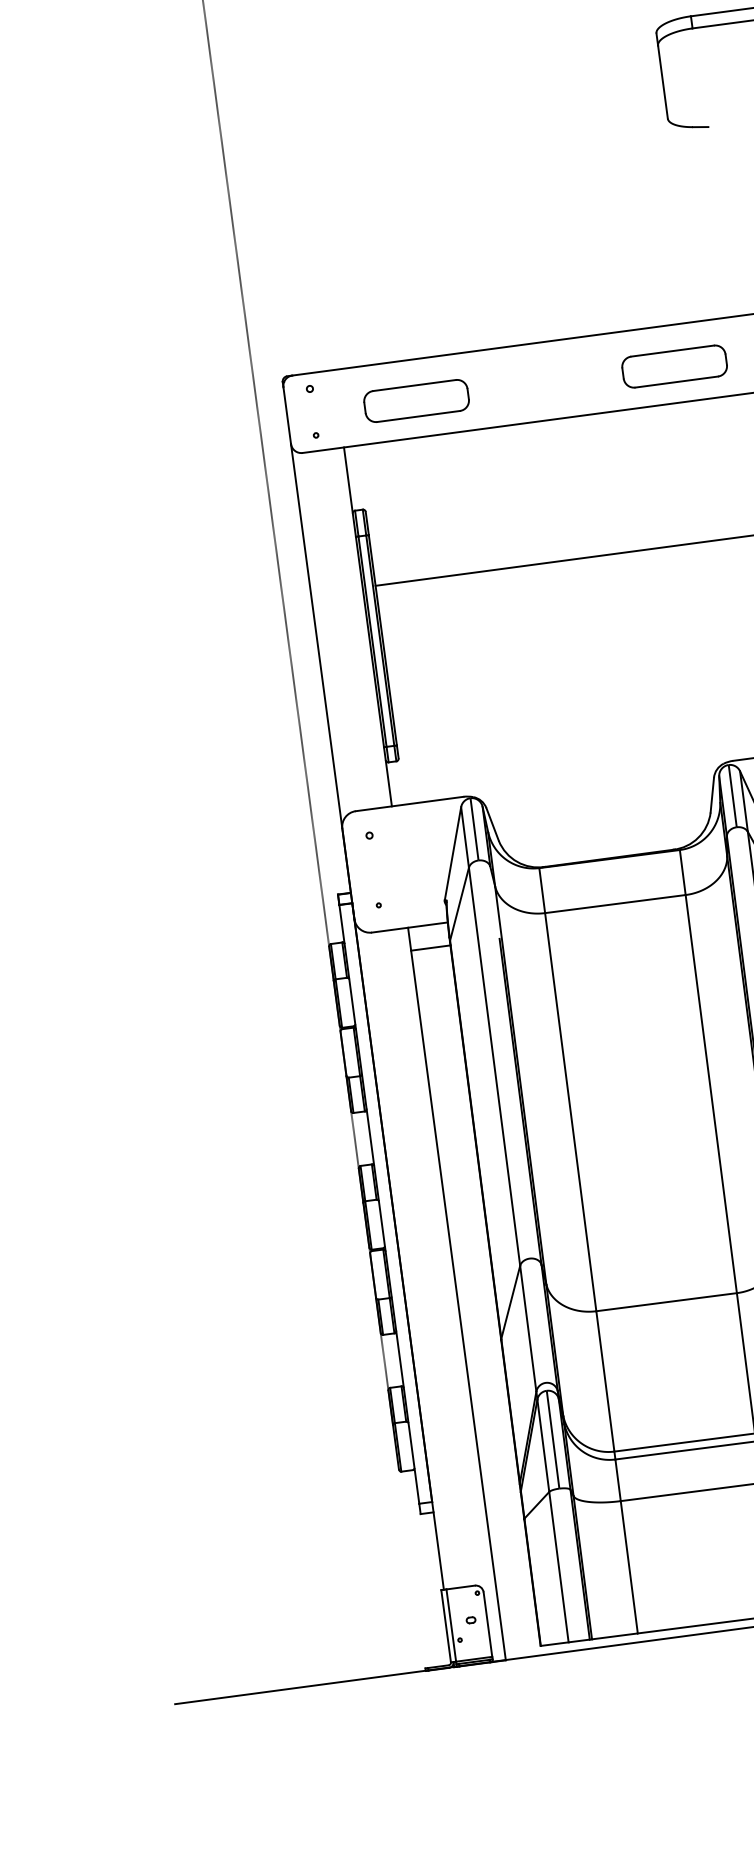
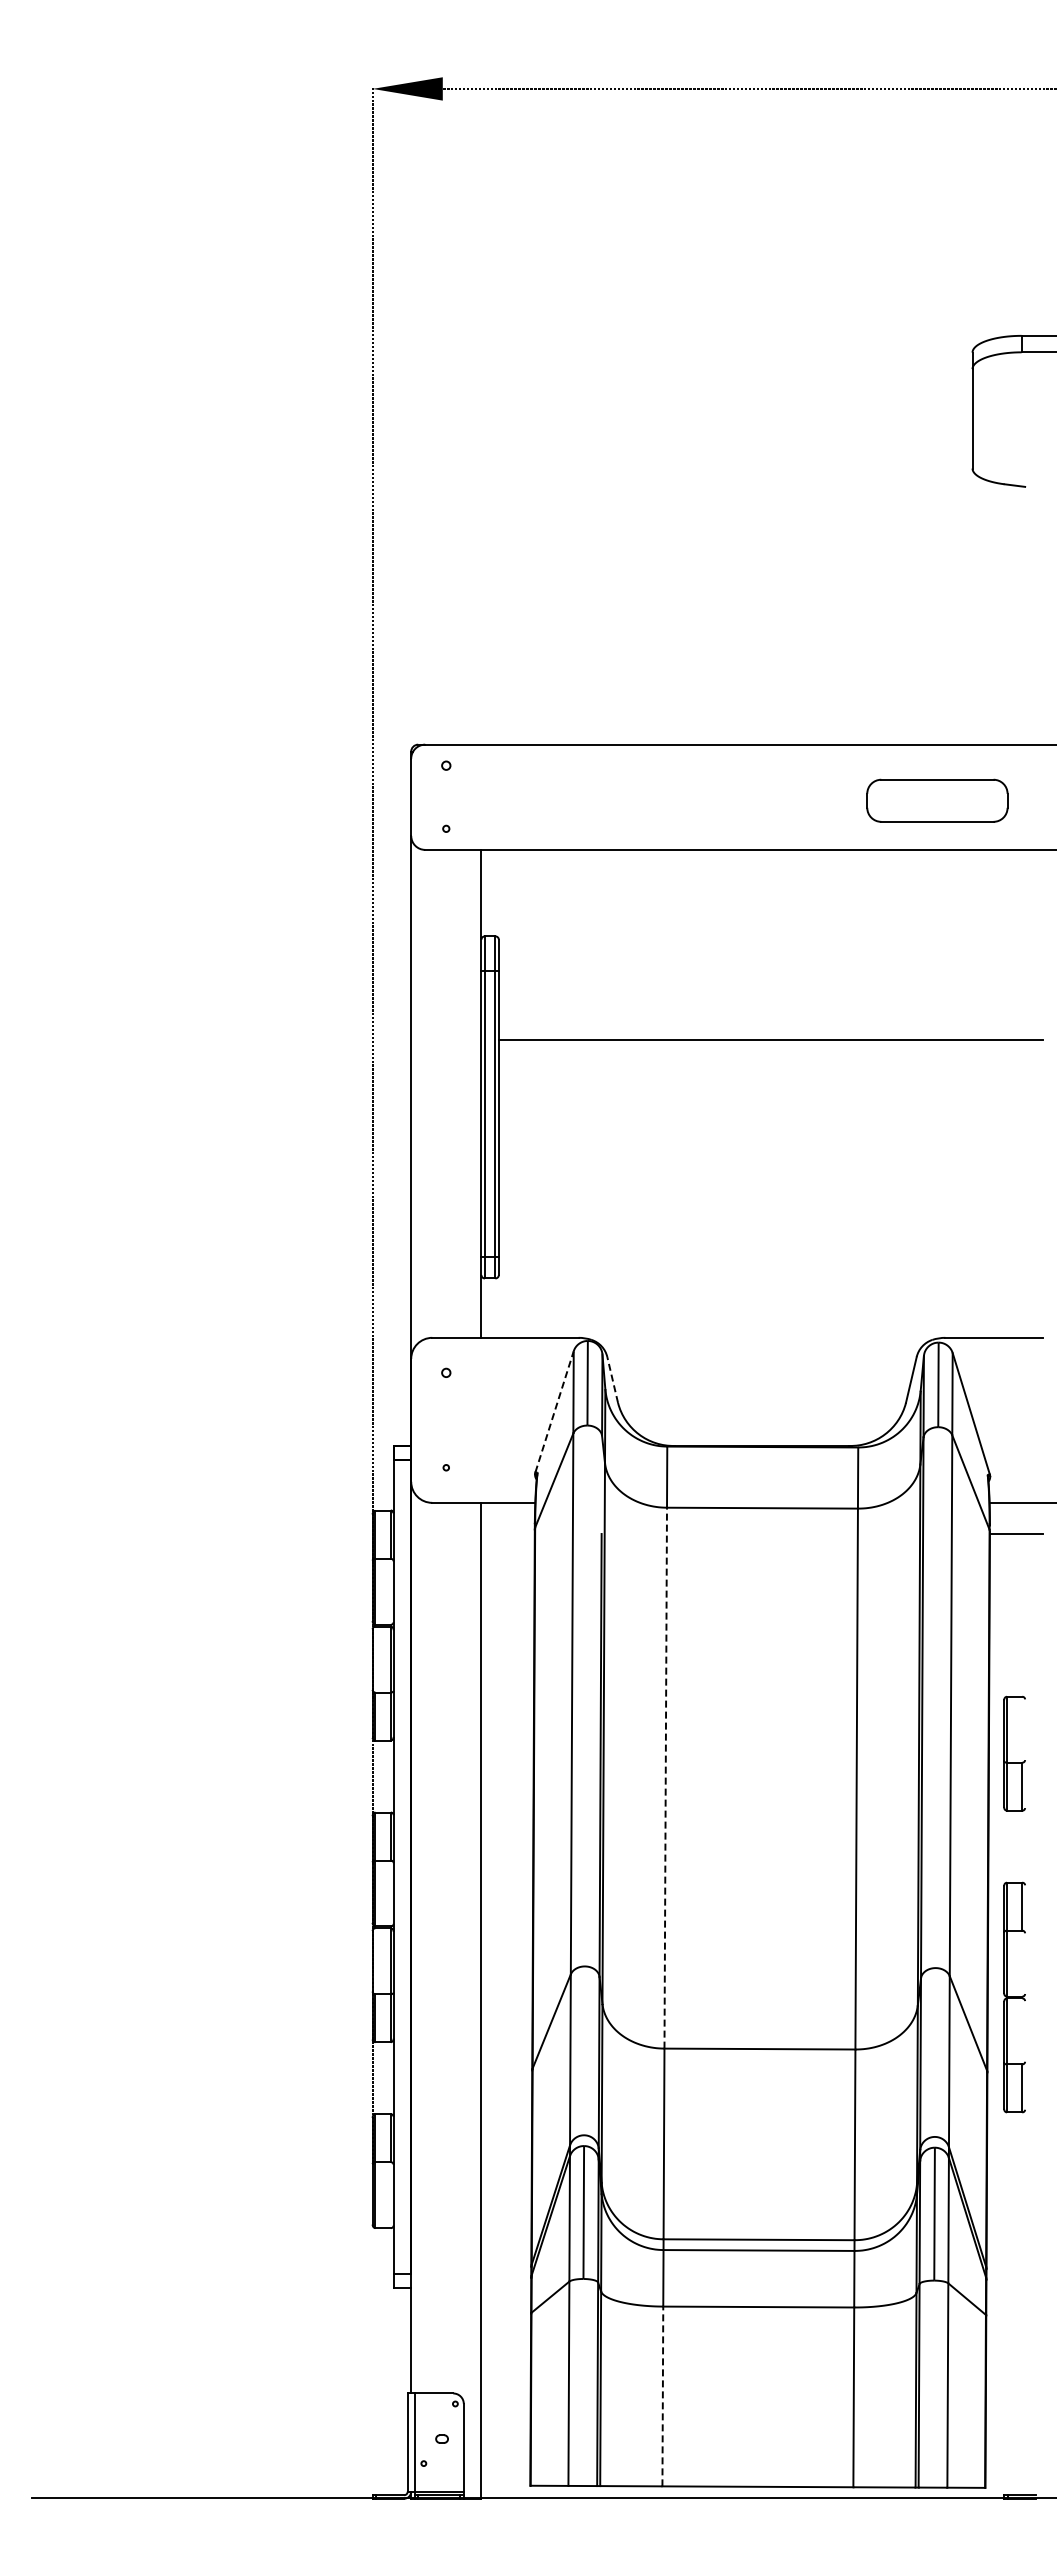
part: (416, 400) -> (586, 800), removed
line: (492, 824) -> (612, 1379), solid -> dashed
line: (452, 853) -> (554, 1411), solid -> dashed
line: (431, 947) -> (508, 1533), removed
line: (570, 1111) -> (665, 1777), solid -> dashed
line: (629, 1567) -> (662, 2396), solid -> dashed

